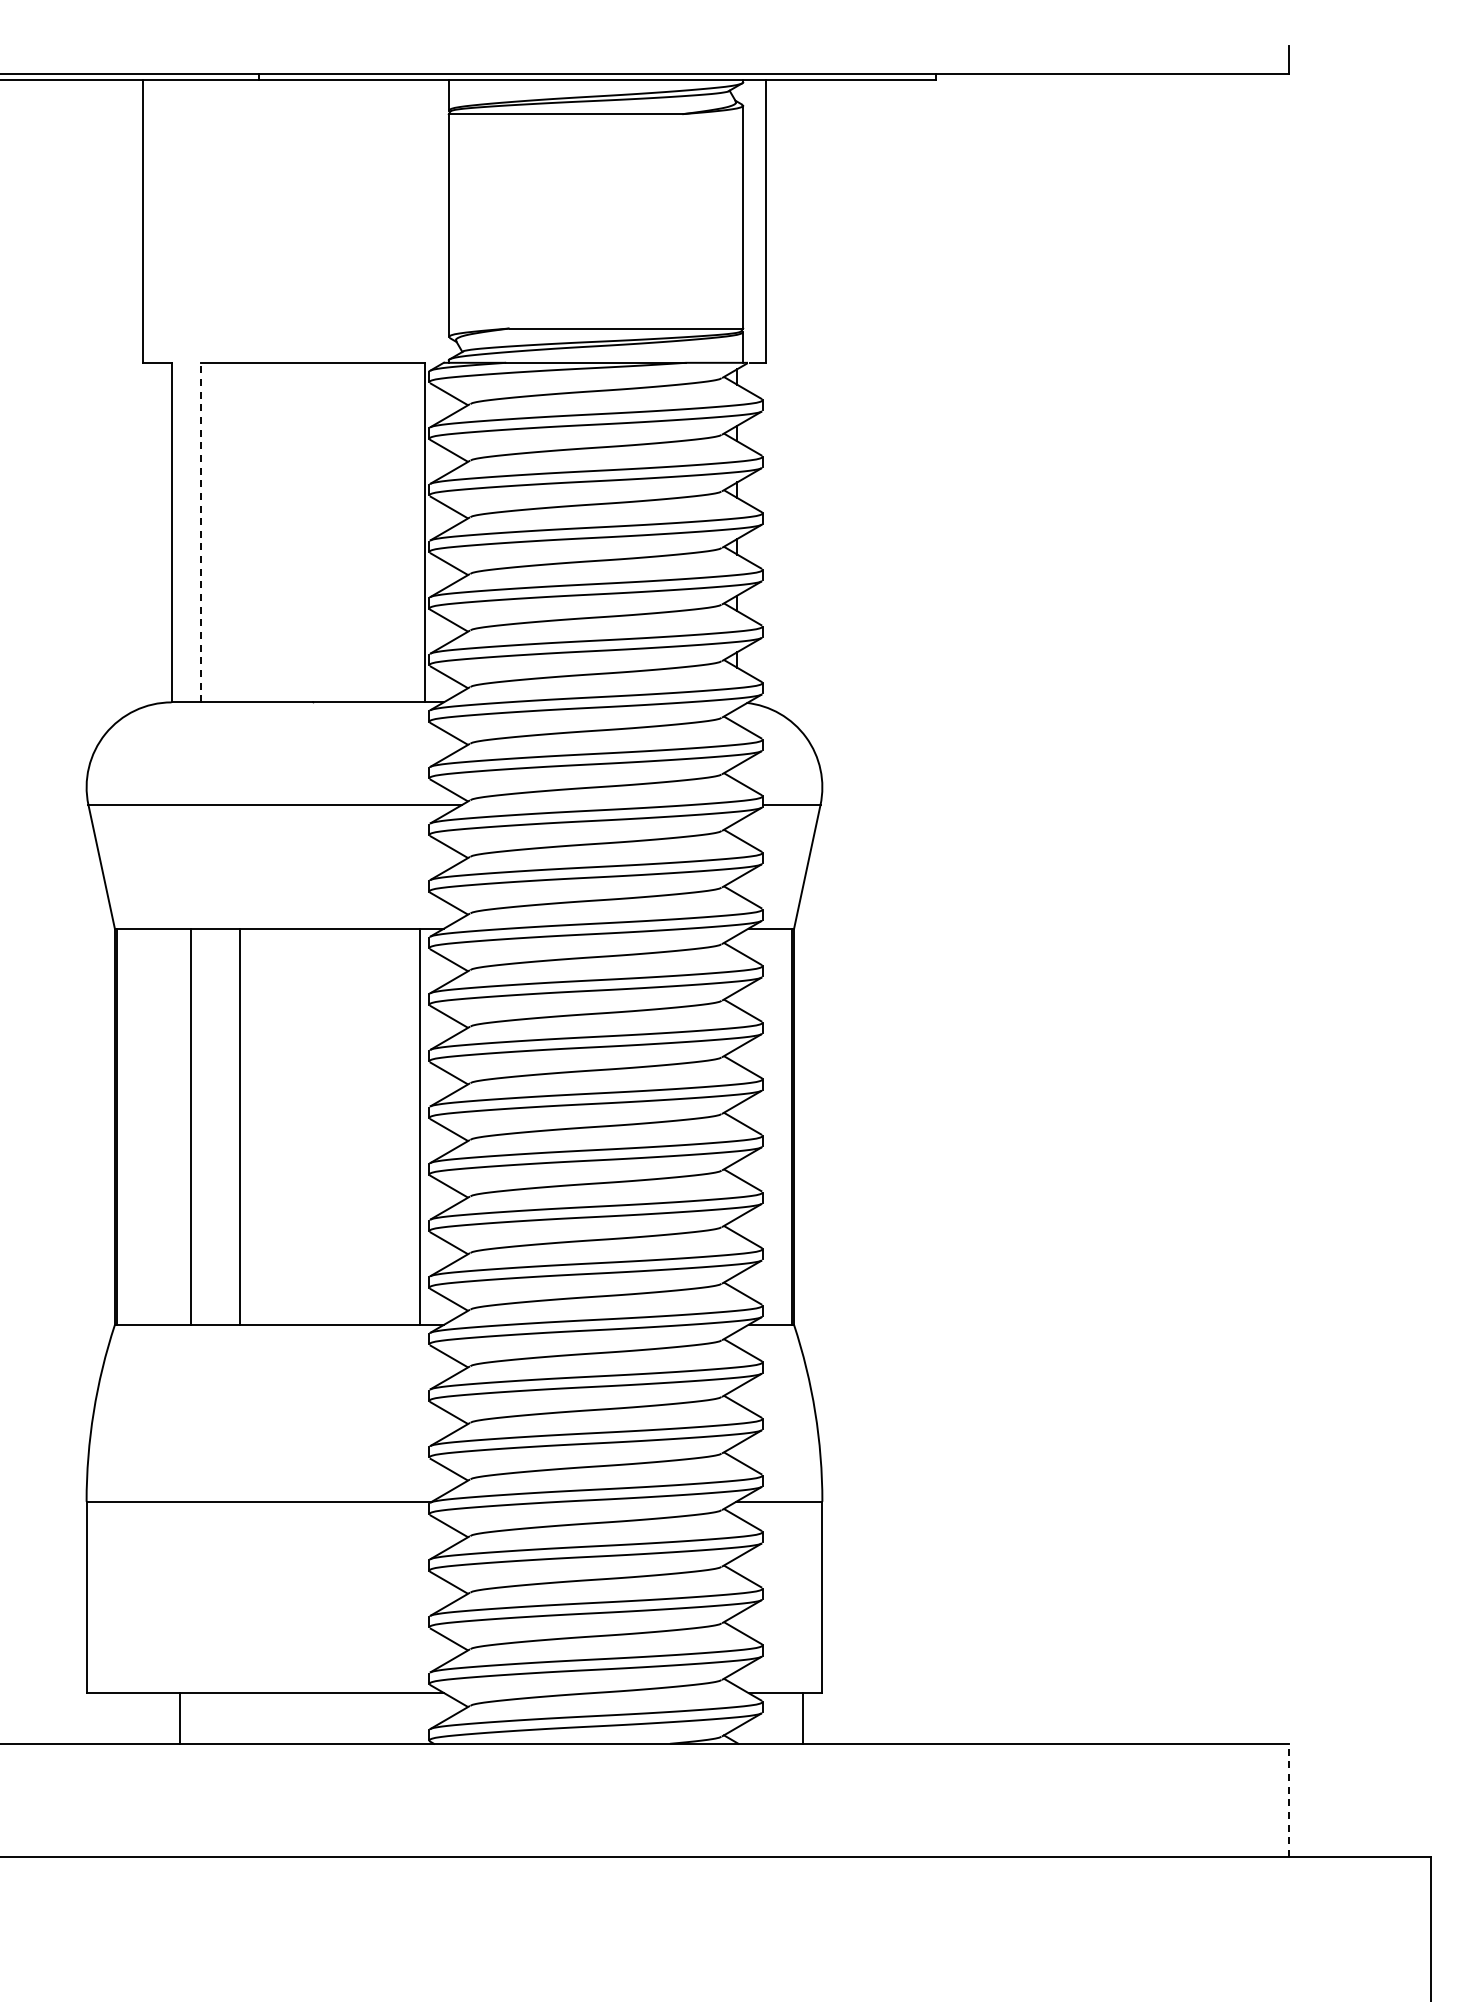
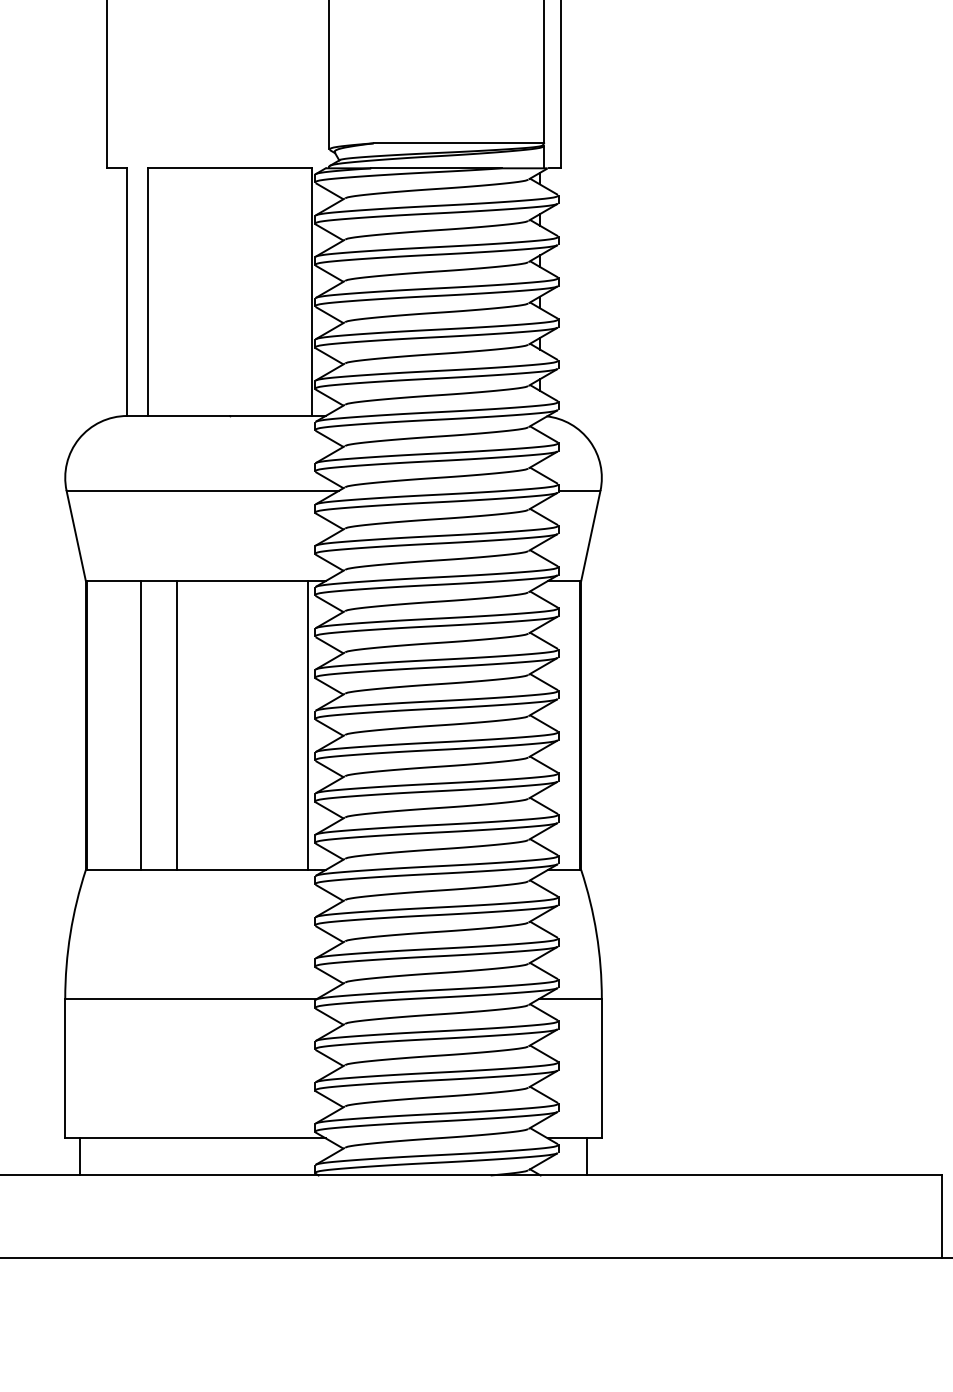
line: (200, 532) -> (148, 292), dashed -> solid
line: (180, 1717) -> (79, 1156), moved
line: (1289, 1800) -> (942, 1216), dashed -> solid

